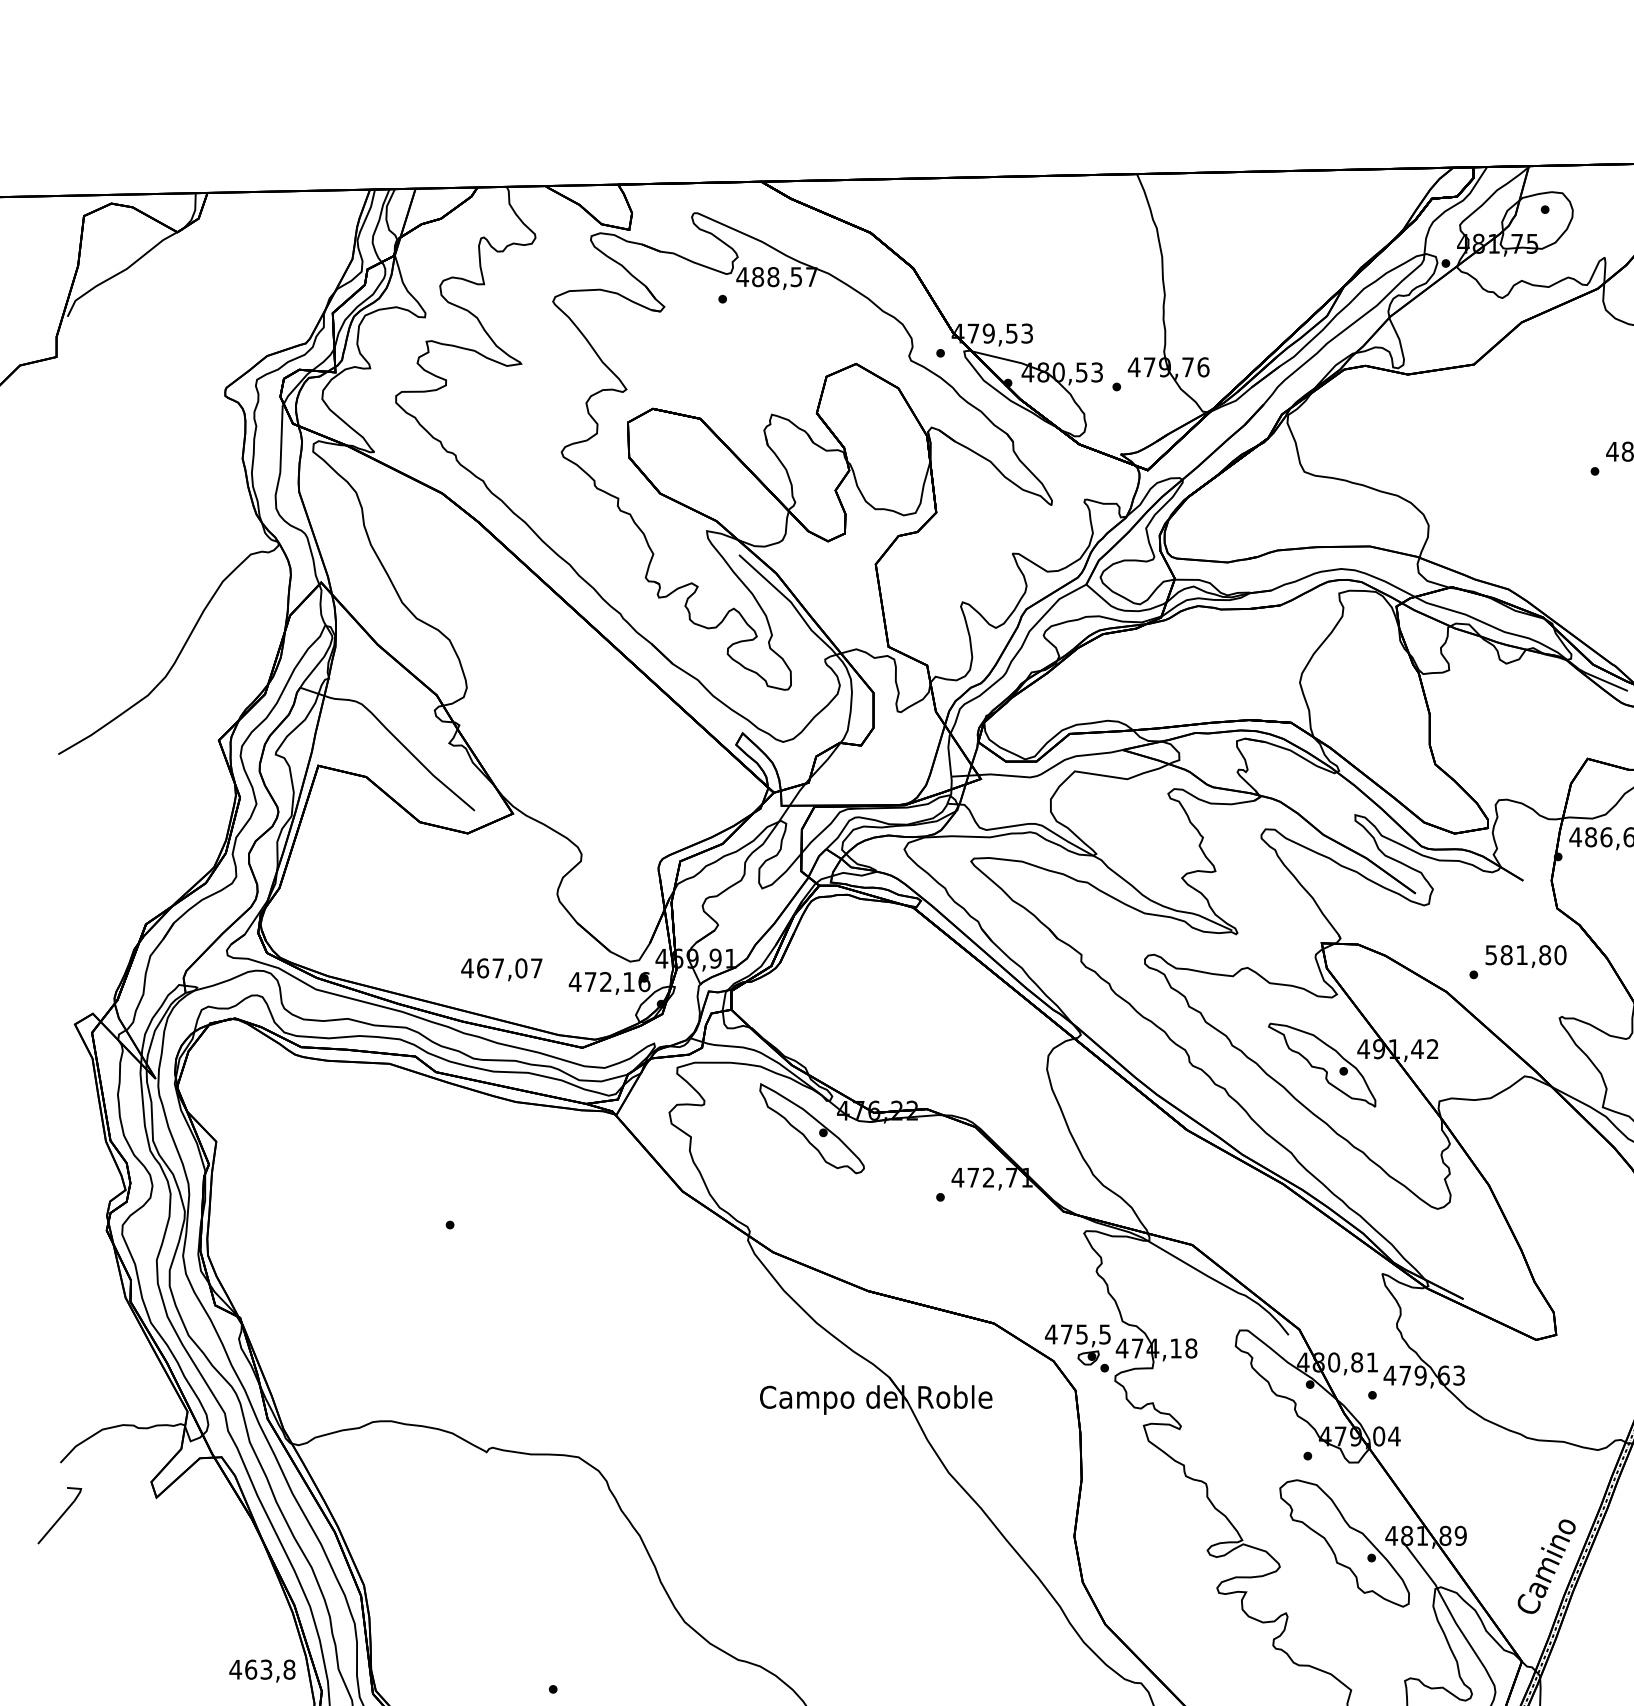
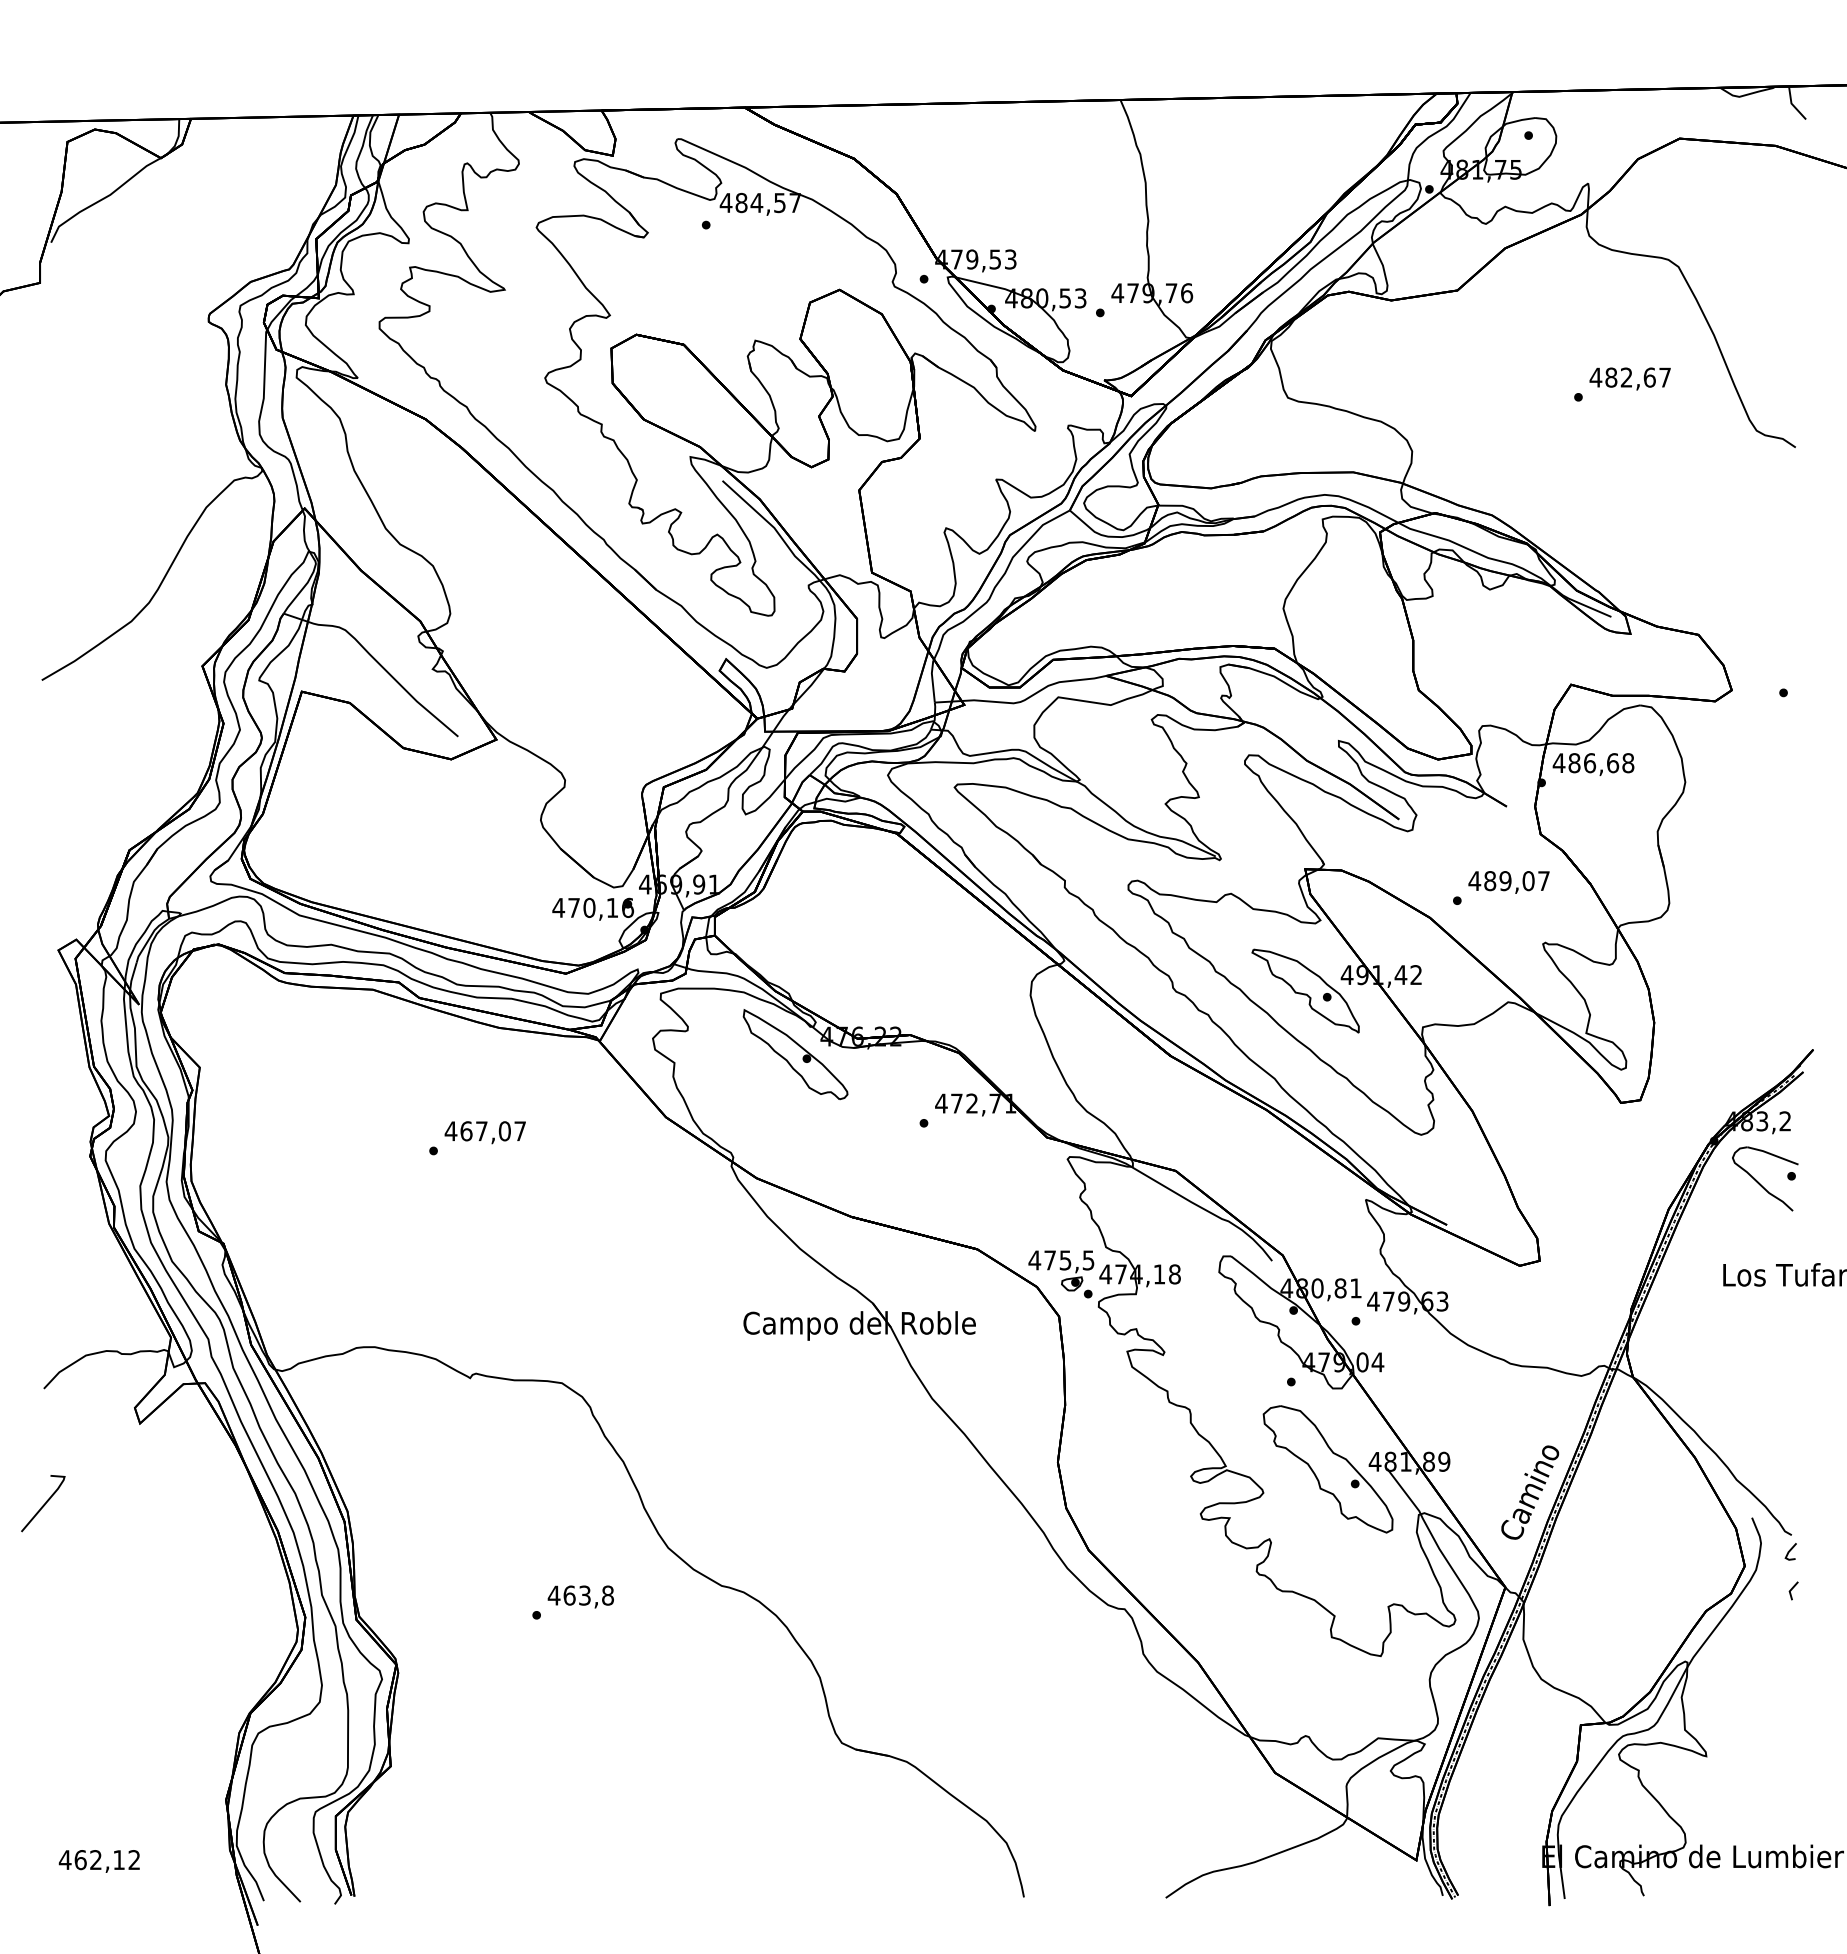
text: (773, 276) -> (756, 202), 488,57 -> 484,57
text: (1526, 955) -> (1509, 881), 581,80 -> 489,07
text: (501, 969) -> (484, 1132), moved
text: (606, 981) -> (589, 907), 472,16 -> 470,16
line: (61, 1515) -> (44, 1503), moved
text: (262, 1670) -> (580, 1596), moved

